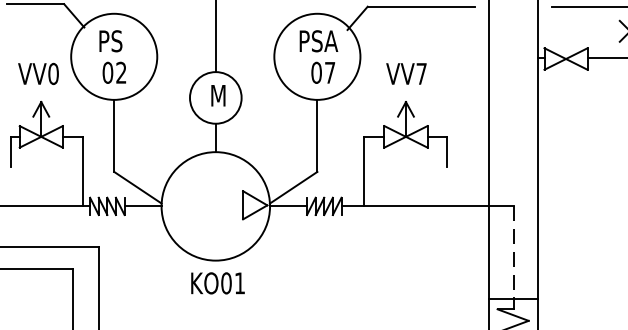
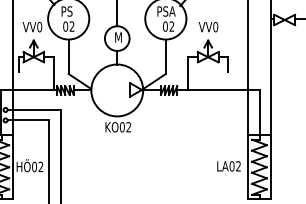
text: (329, 72) -> (171, 26), 07 -> 02
text: (421, 72) -> (215, 26), VV7 -> VV0
line: (513, 254) -> (259, 113), dashed -> solid
text: (239, 283) -> (128, 127), KO01 -> KO02

